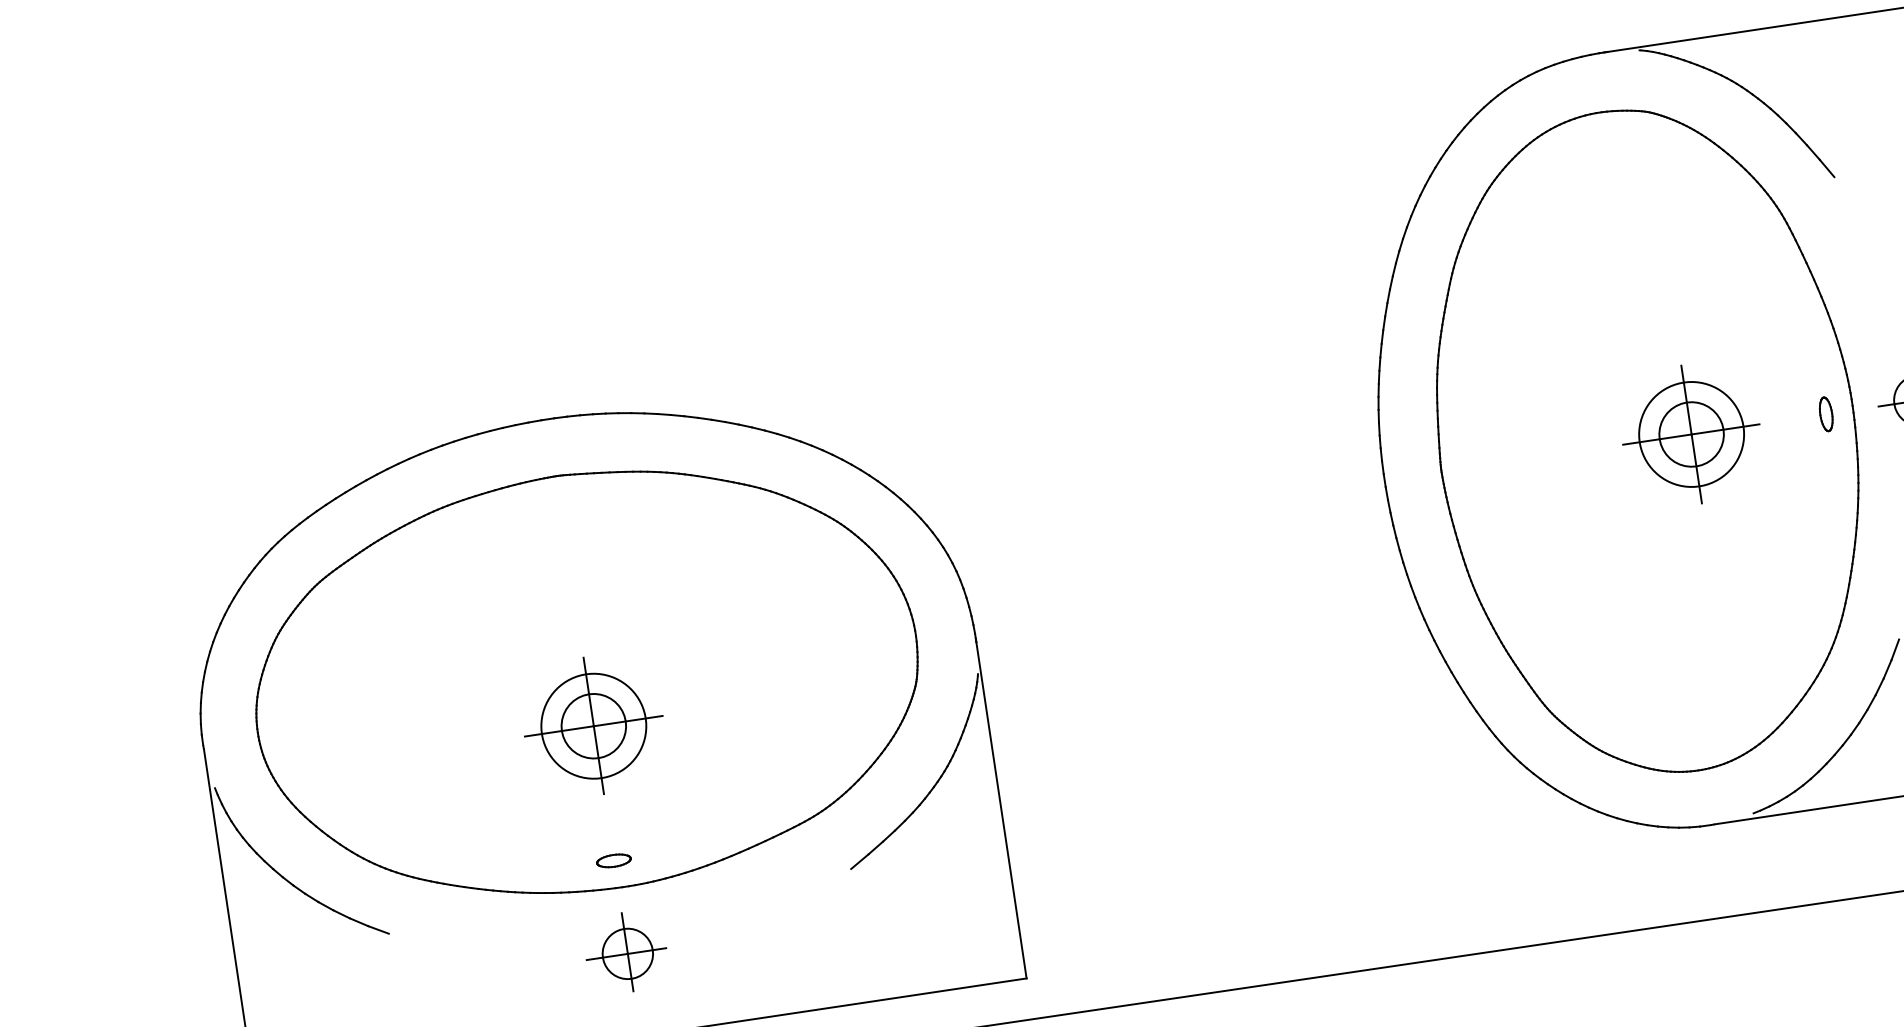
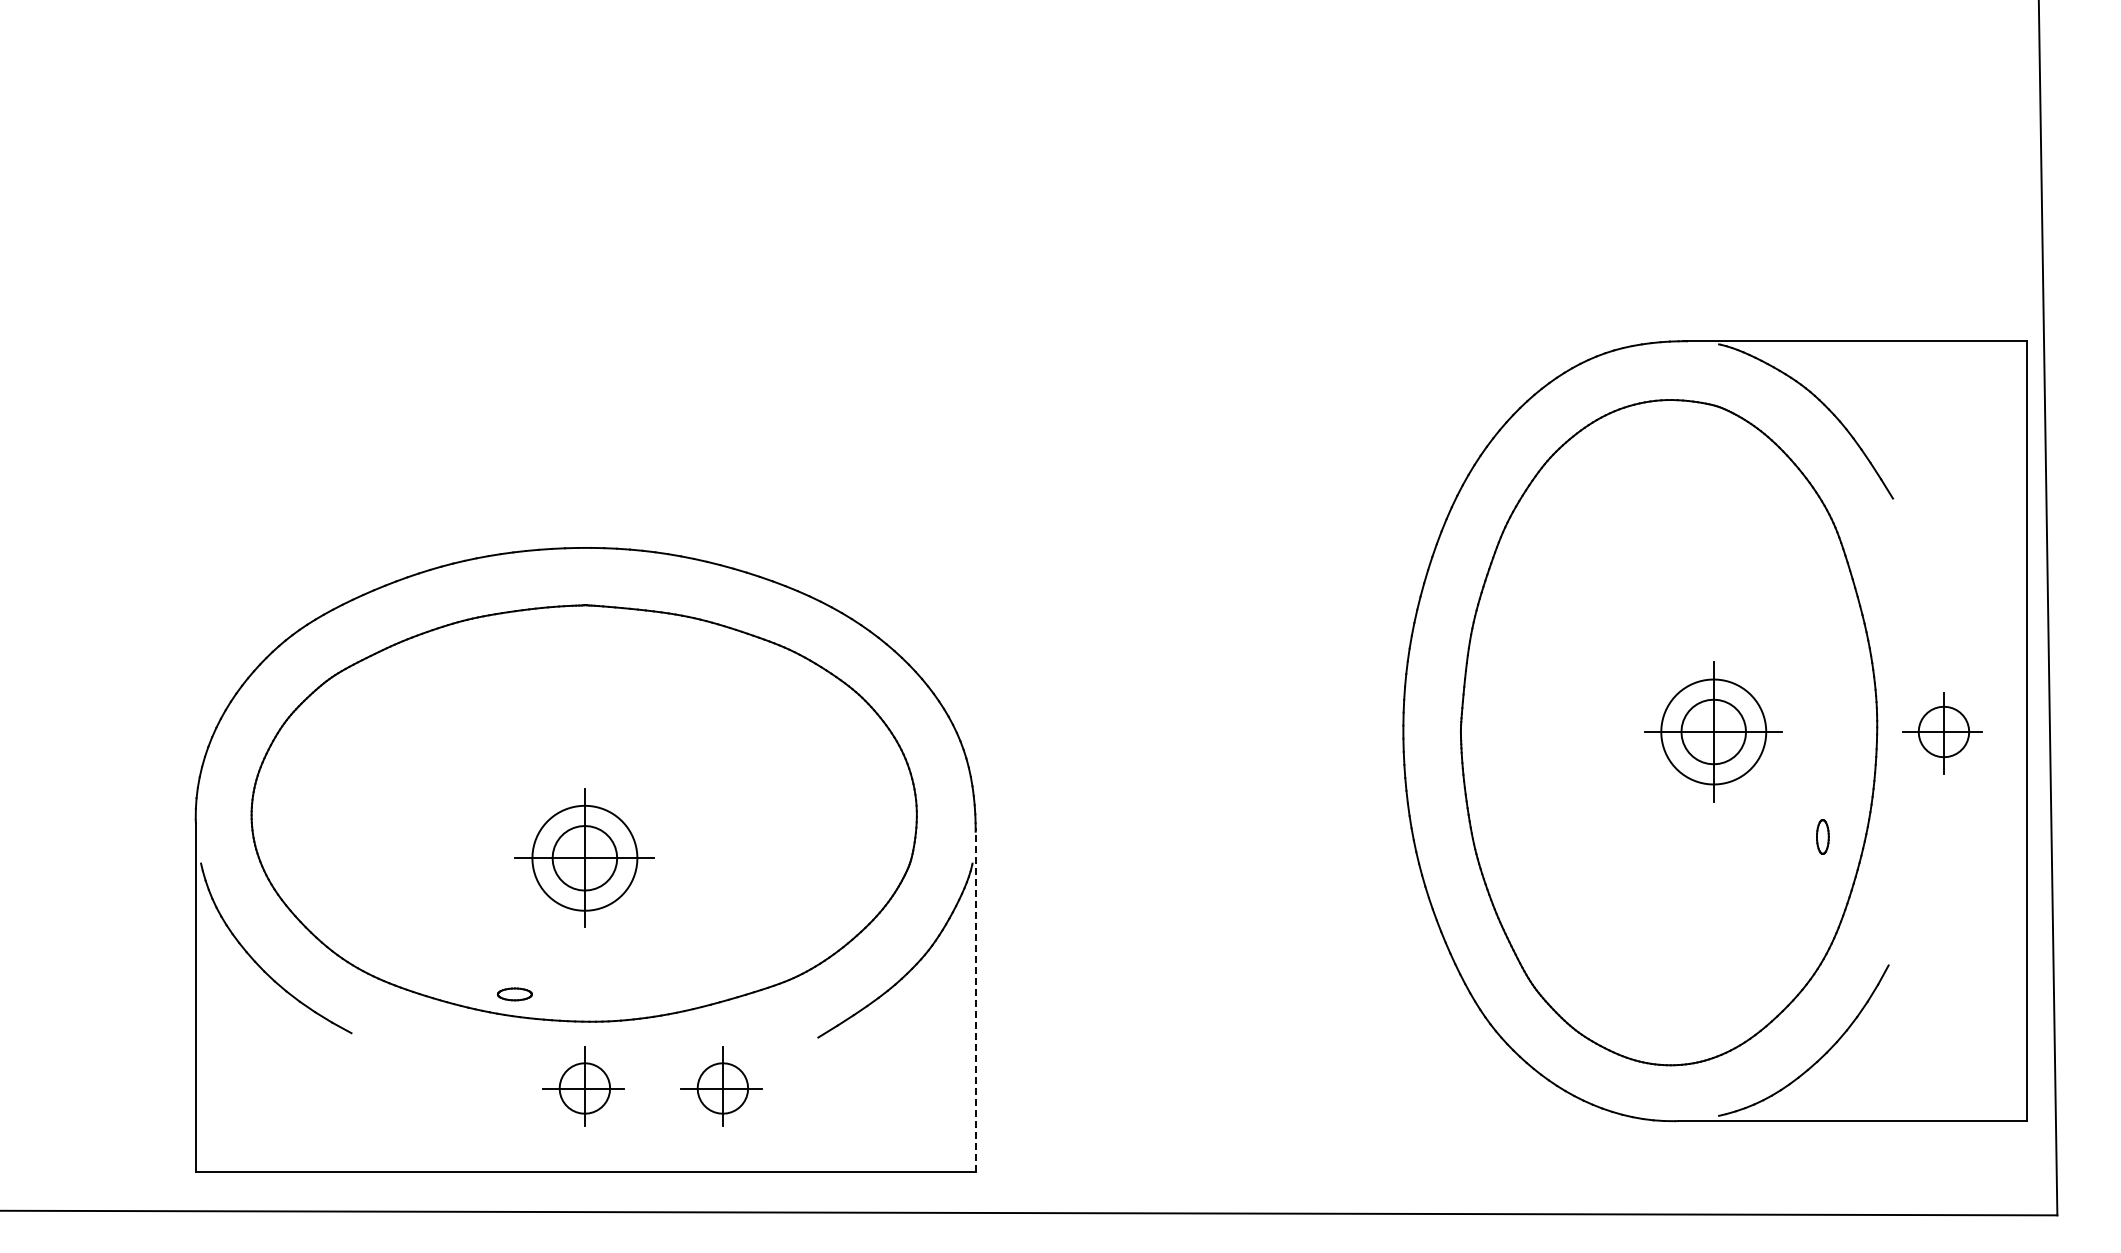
part: (1825, 413) -> (1822, 836), moved
line: (1001, 808) -> (975, 999), solid -> dashed
part: (613, 861) -> (514, 994), moved
part: (762, 931) -> (721, 1086), added

